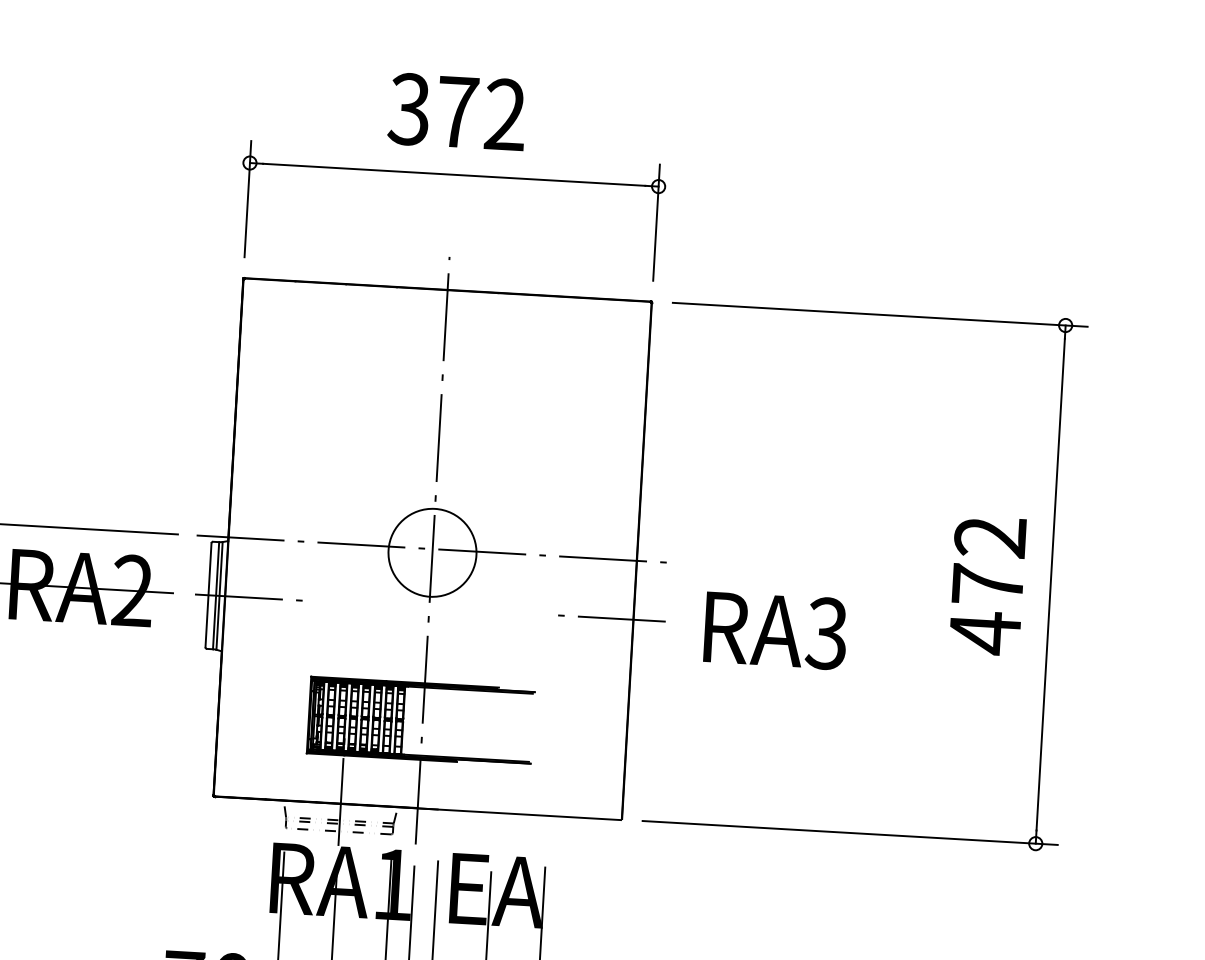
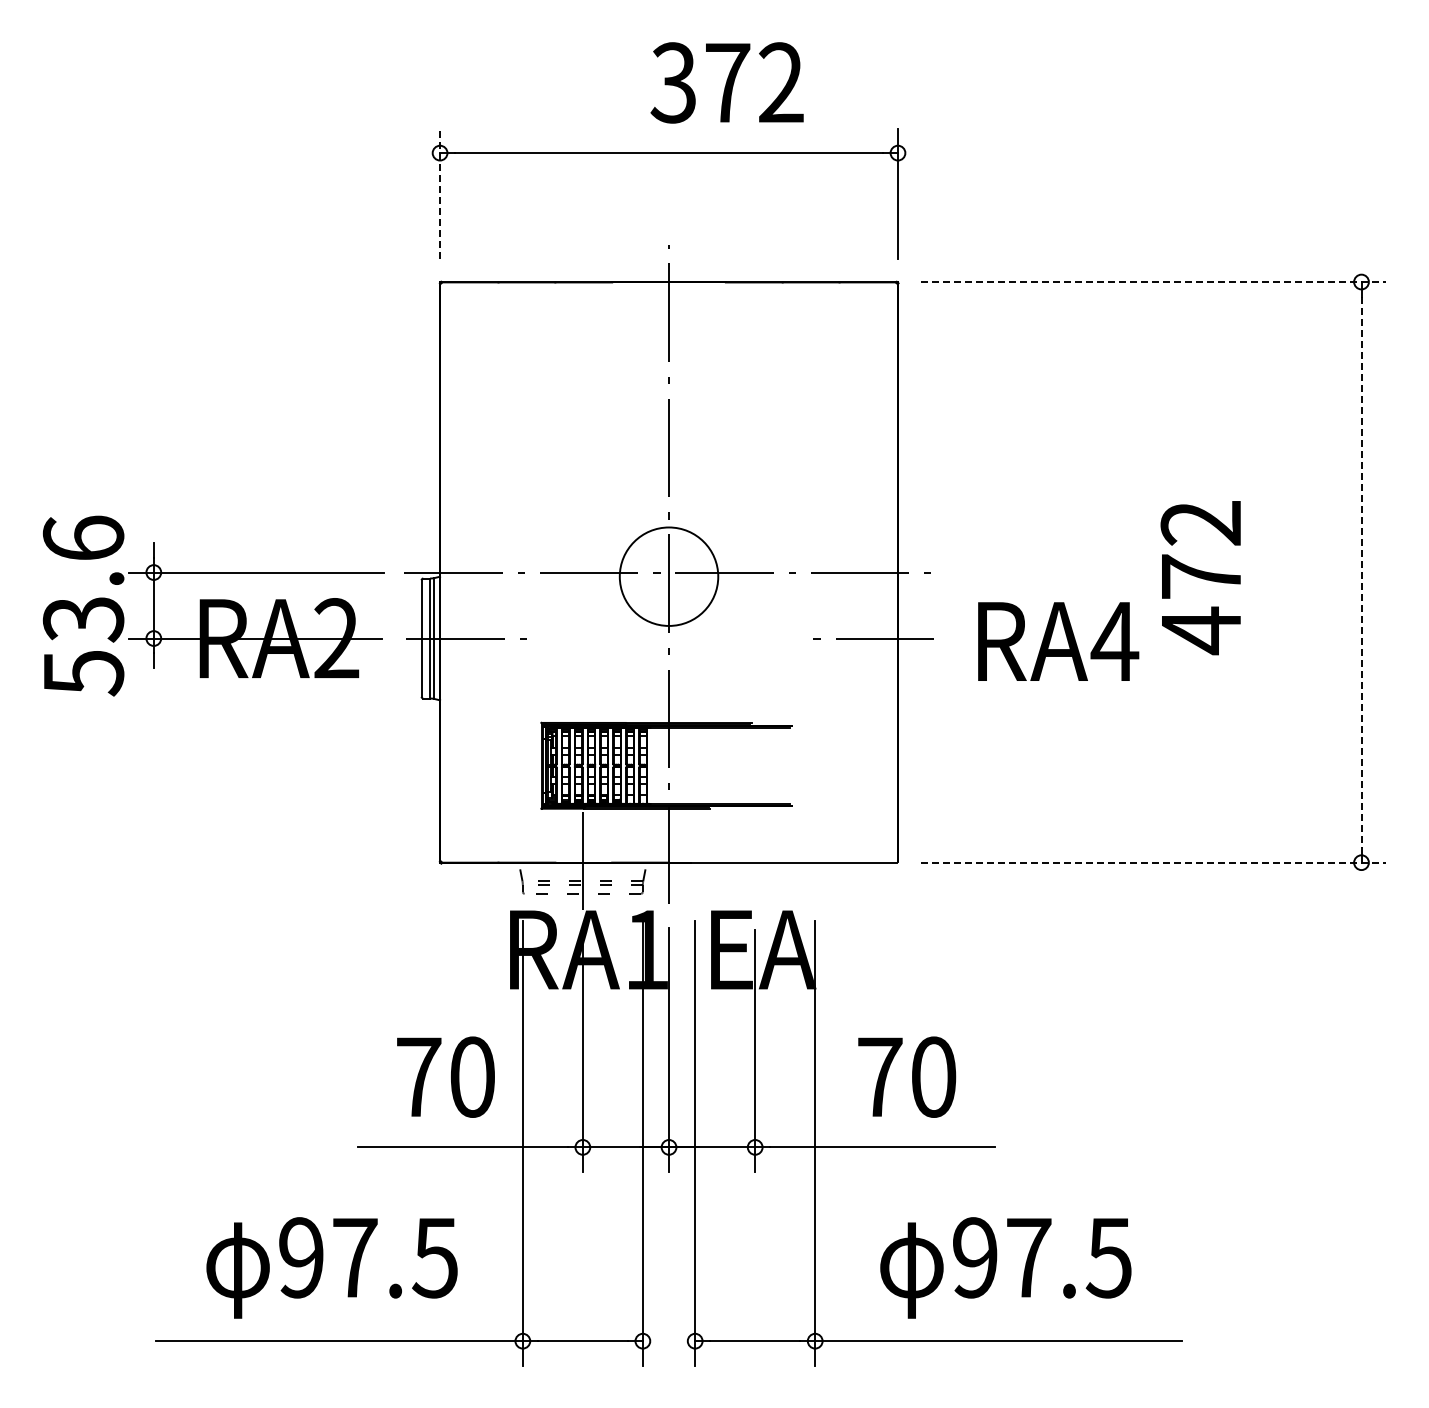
text: (456, 111) -> (726, 82), moved
line: (248, 199) -> (440, 193), solid -> dashed
line: (880, 315) -> (1154, 282), solid -> dashed
line: (1050, 584) -> (1361, 572), solid -> dashed
text: (987, 586) -> (1200, 578), moved
text: (826, 633) -> (1114, 641), RA3 -> RA4
line: (850, 832) -> (1153, 862), solid -> dashed

